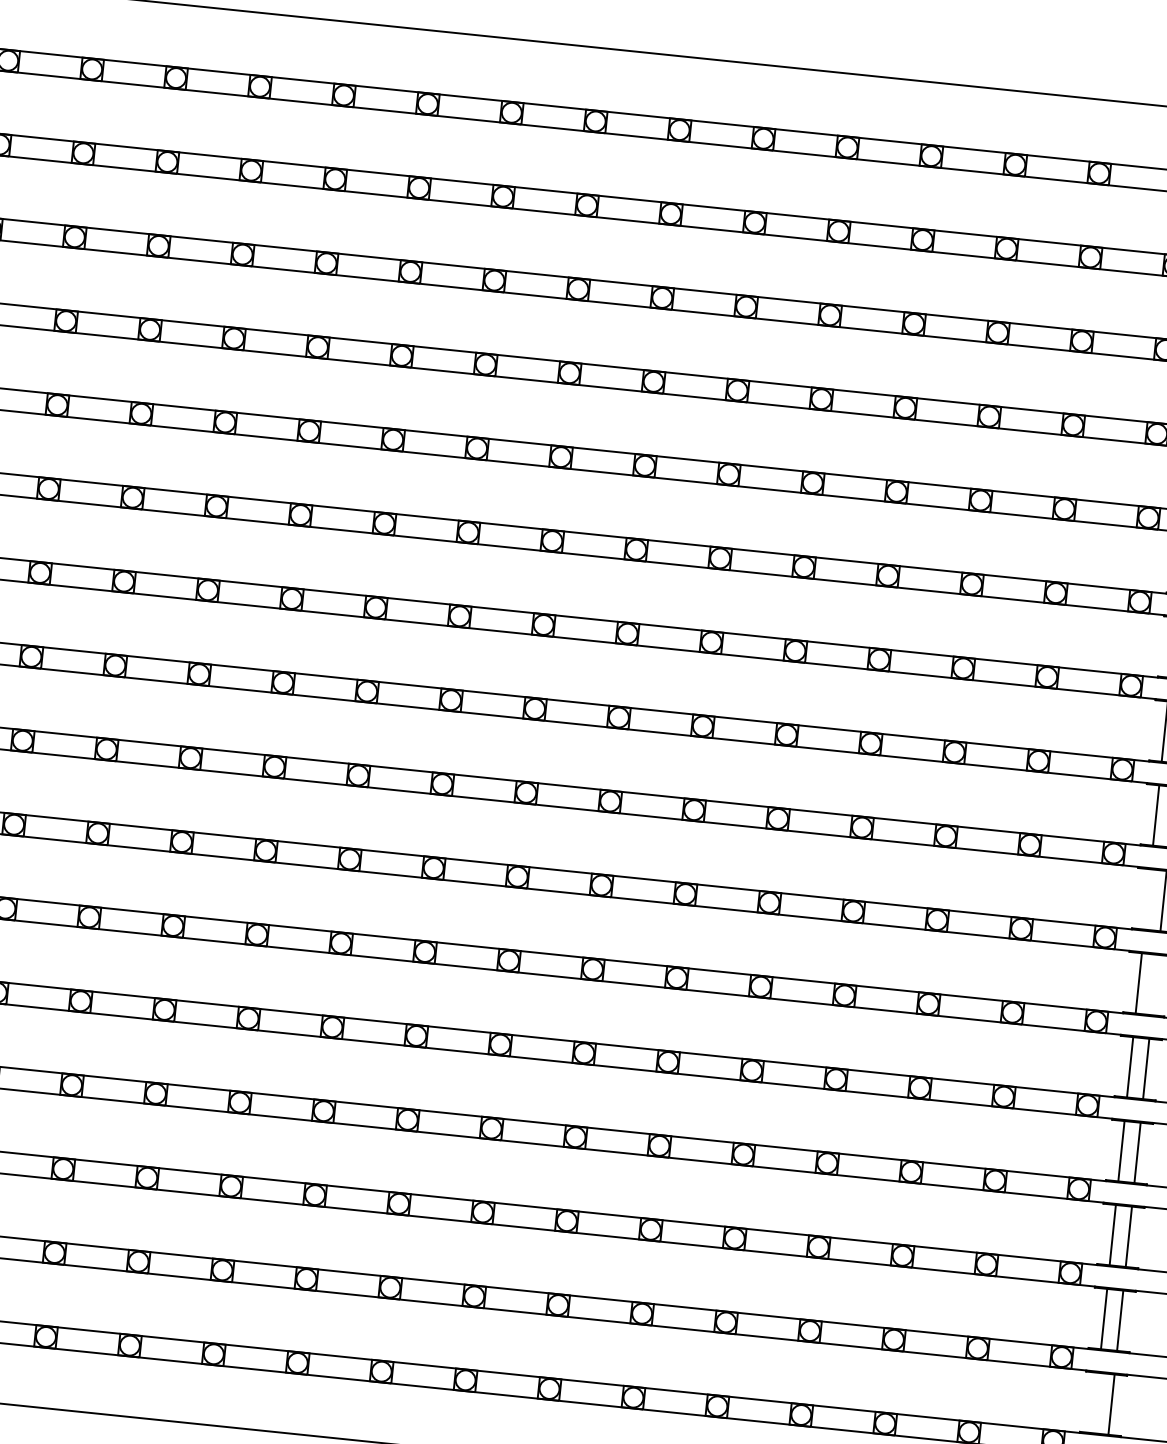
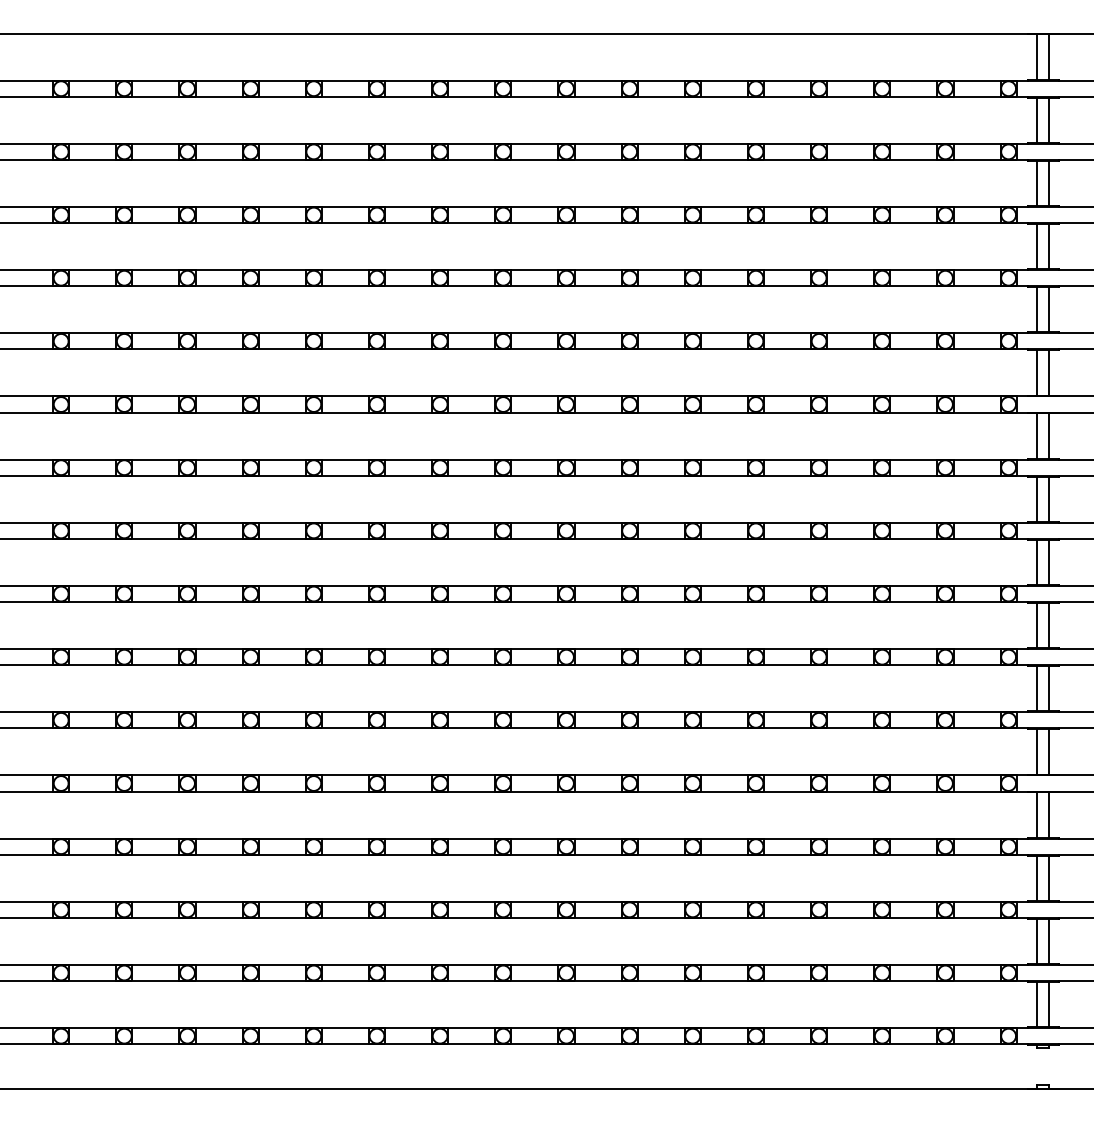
line: (1147, 899) -> (1037, 625), added
line: (1155, 984) -> (1049, 688), added
line: (1095, 1402) -> (1037, 1004), added

